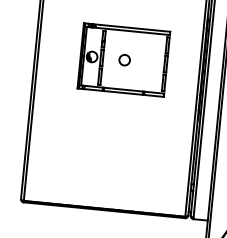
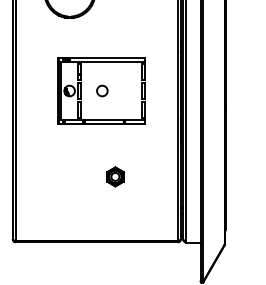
part: (129, 146) -> (115, 176), added

